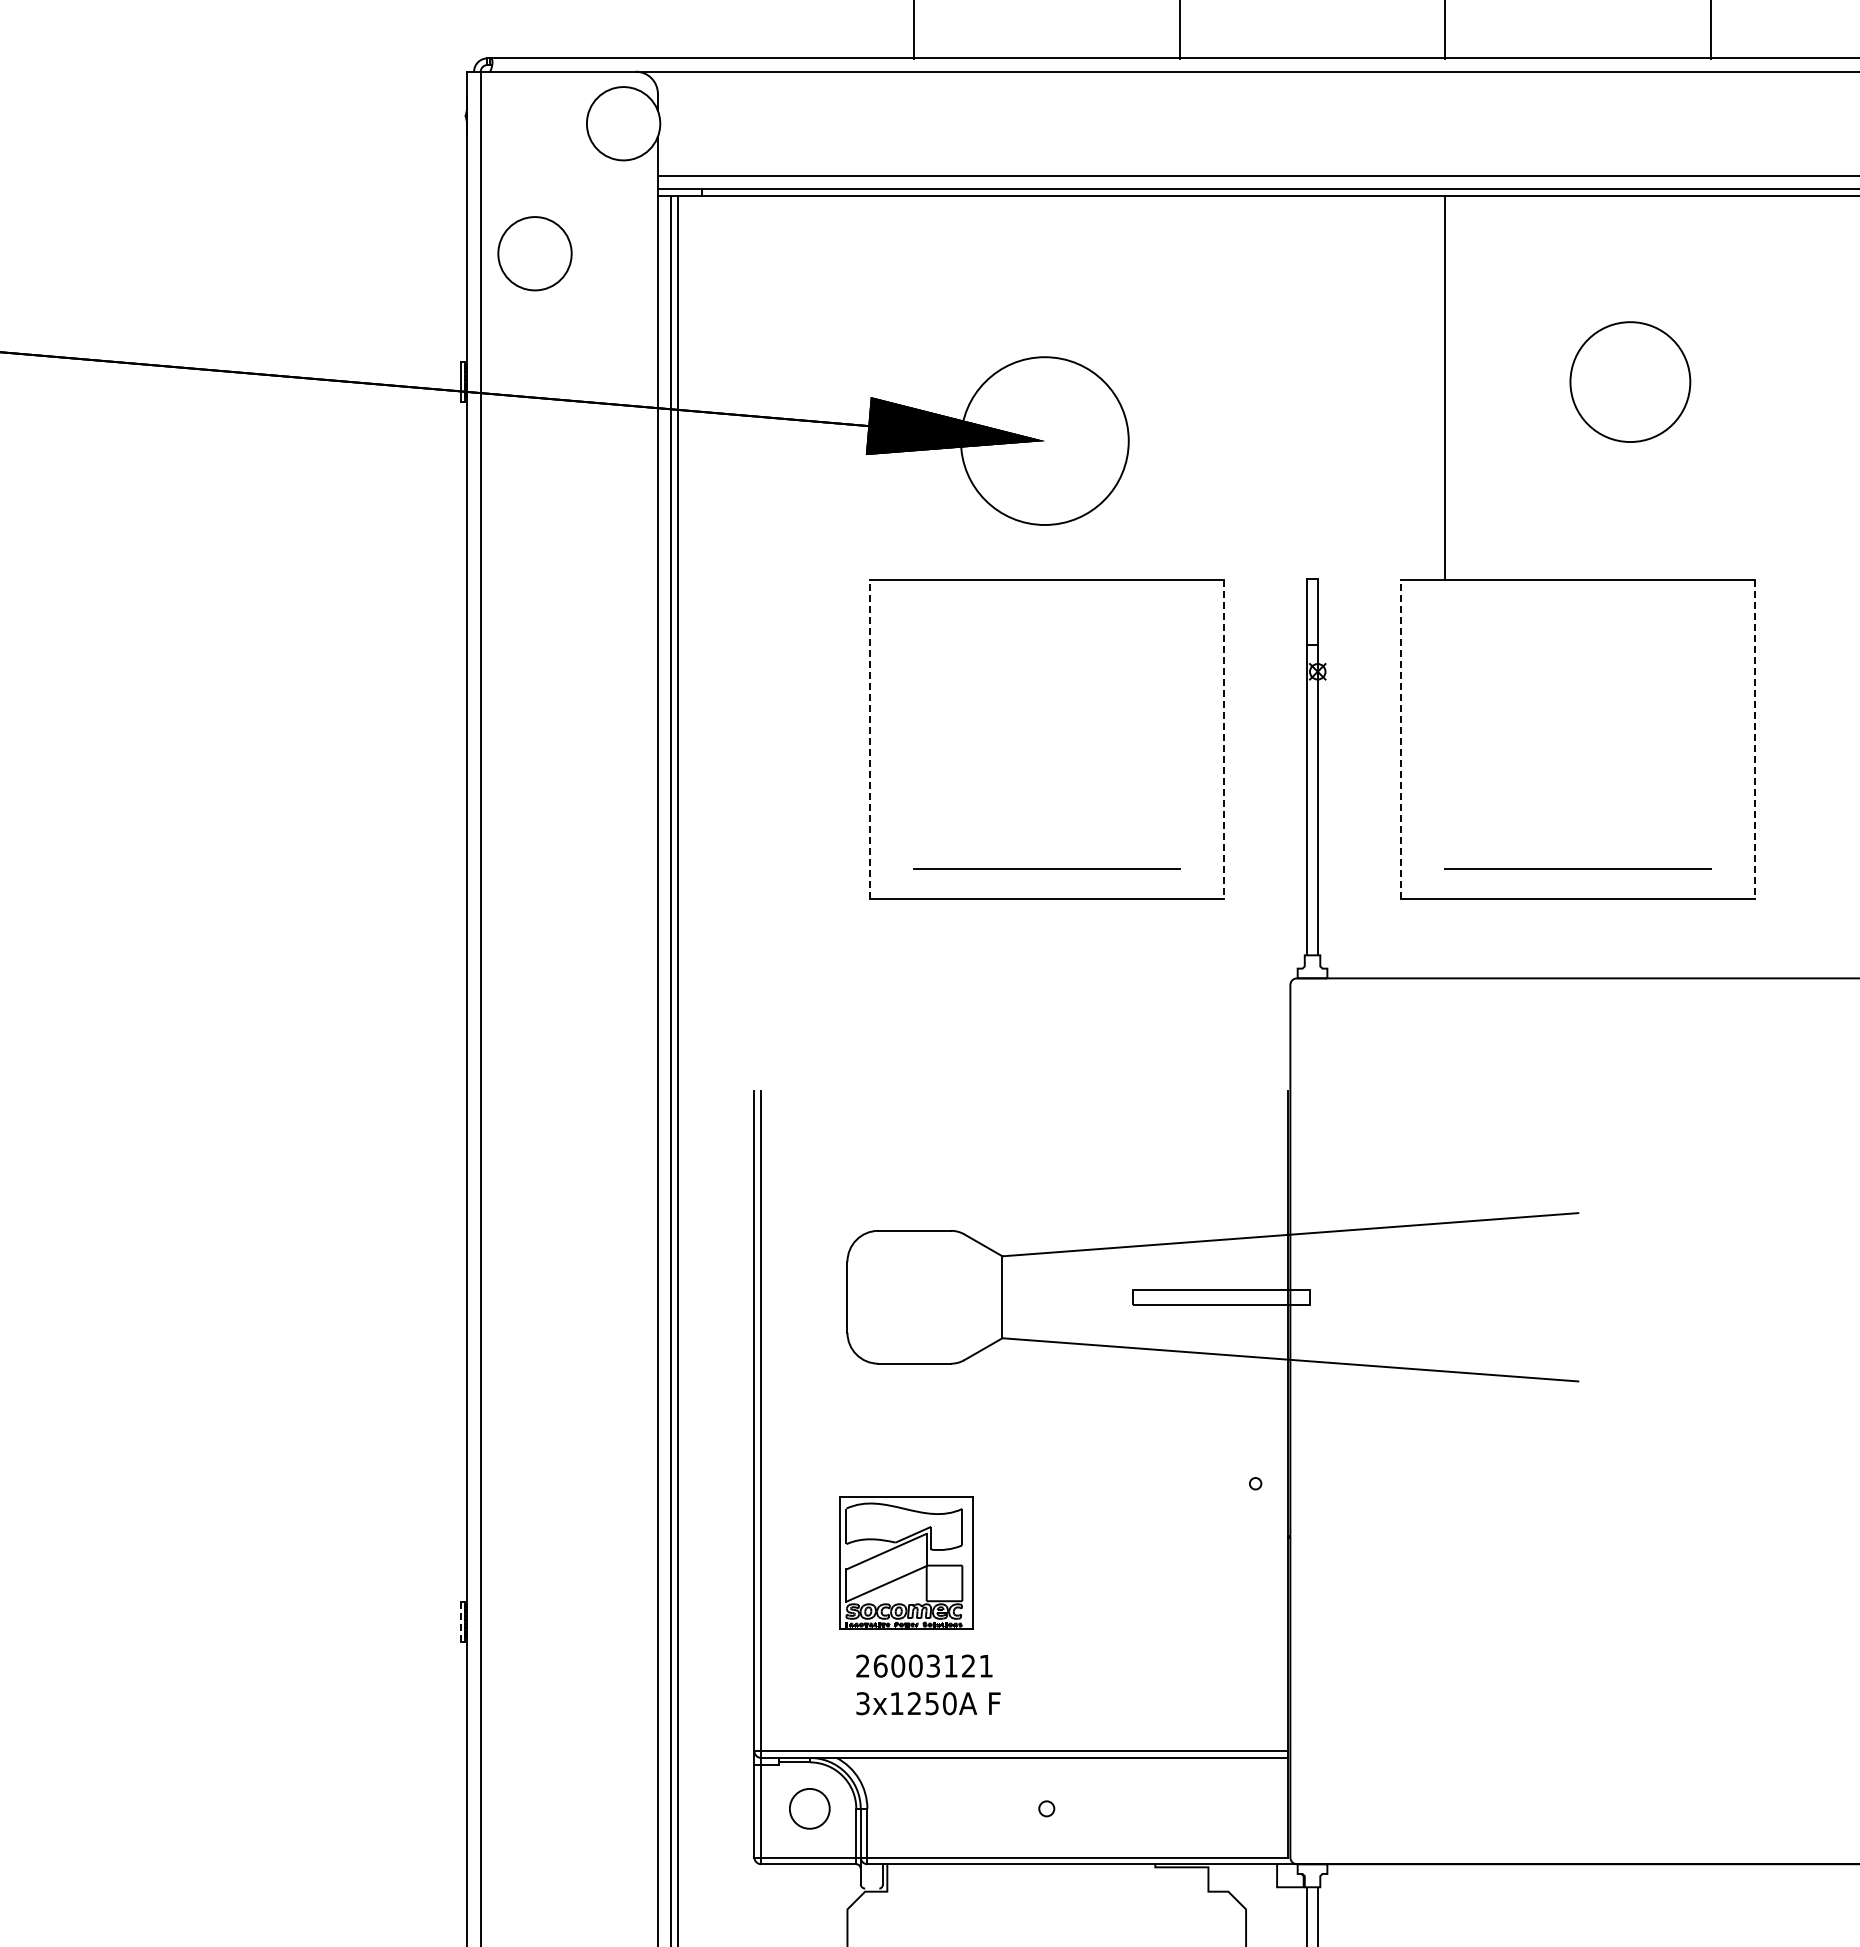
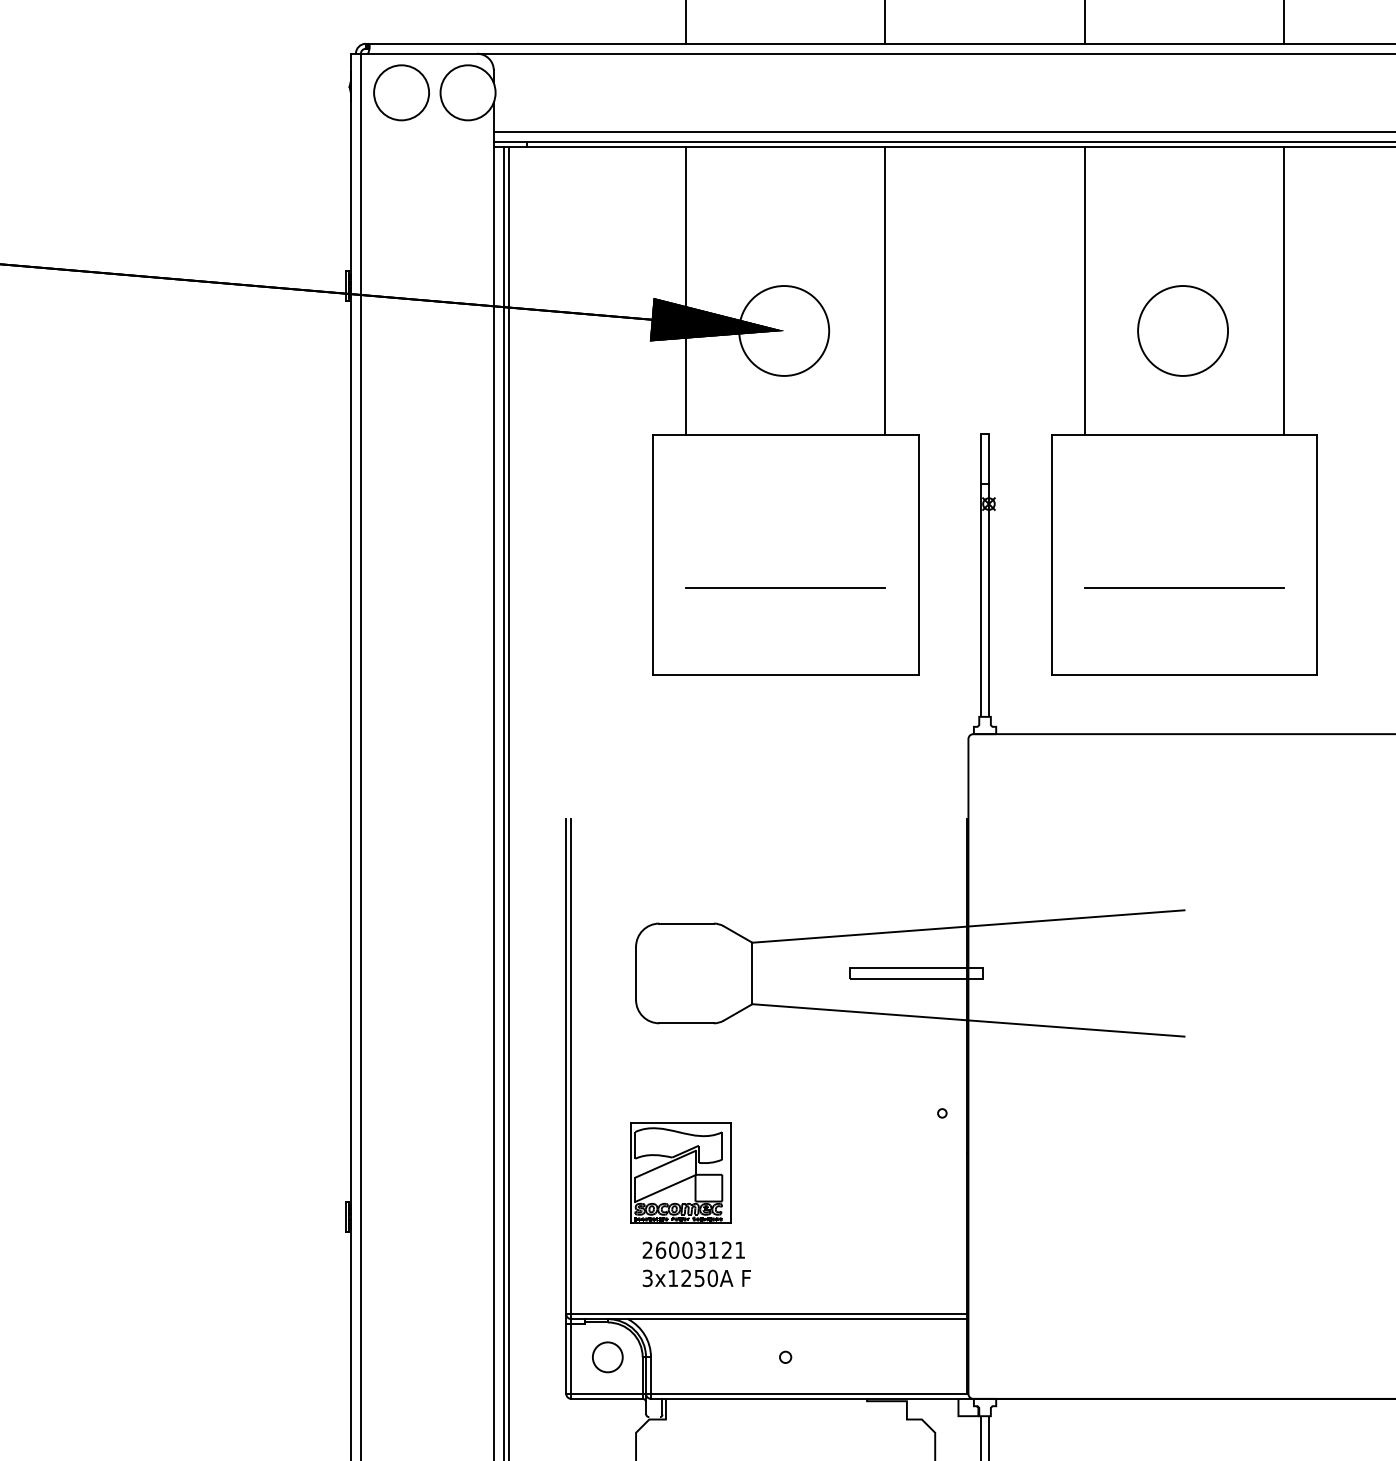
circle: (534, 253) -> (401, 92), moved
circle: (1630, 381) -> (1183, 330), moved
line: (913, 388) -> (685, 291), added
line: (1179, 388) -> (885, 291), added
line: (1711, 388) -> (1284, 291), added
circle: (1044, 441) -> (783, 331), size x0.71
line: (869, 739) -> (652, 554), dashed -> solid
line: (1401, 739) -> (1051, 554), dashed -> solid
line: (1223, 740) -> (918, 555), dashed -> solid
line: (1755, 740) -> (1317, 555), dashed -> solid
line: (1046, 868) -> (785, 587), moved
line: (1577, 868) -> (1183, 587), moved
line: (460, 1621) -> (345, 1216), dashed -> solid

